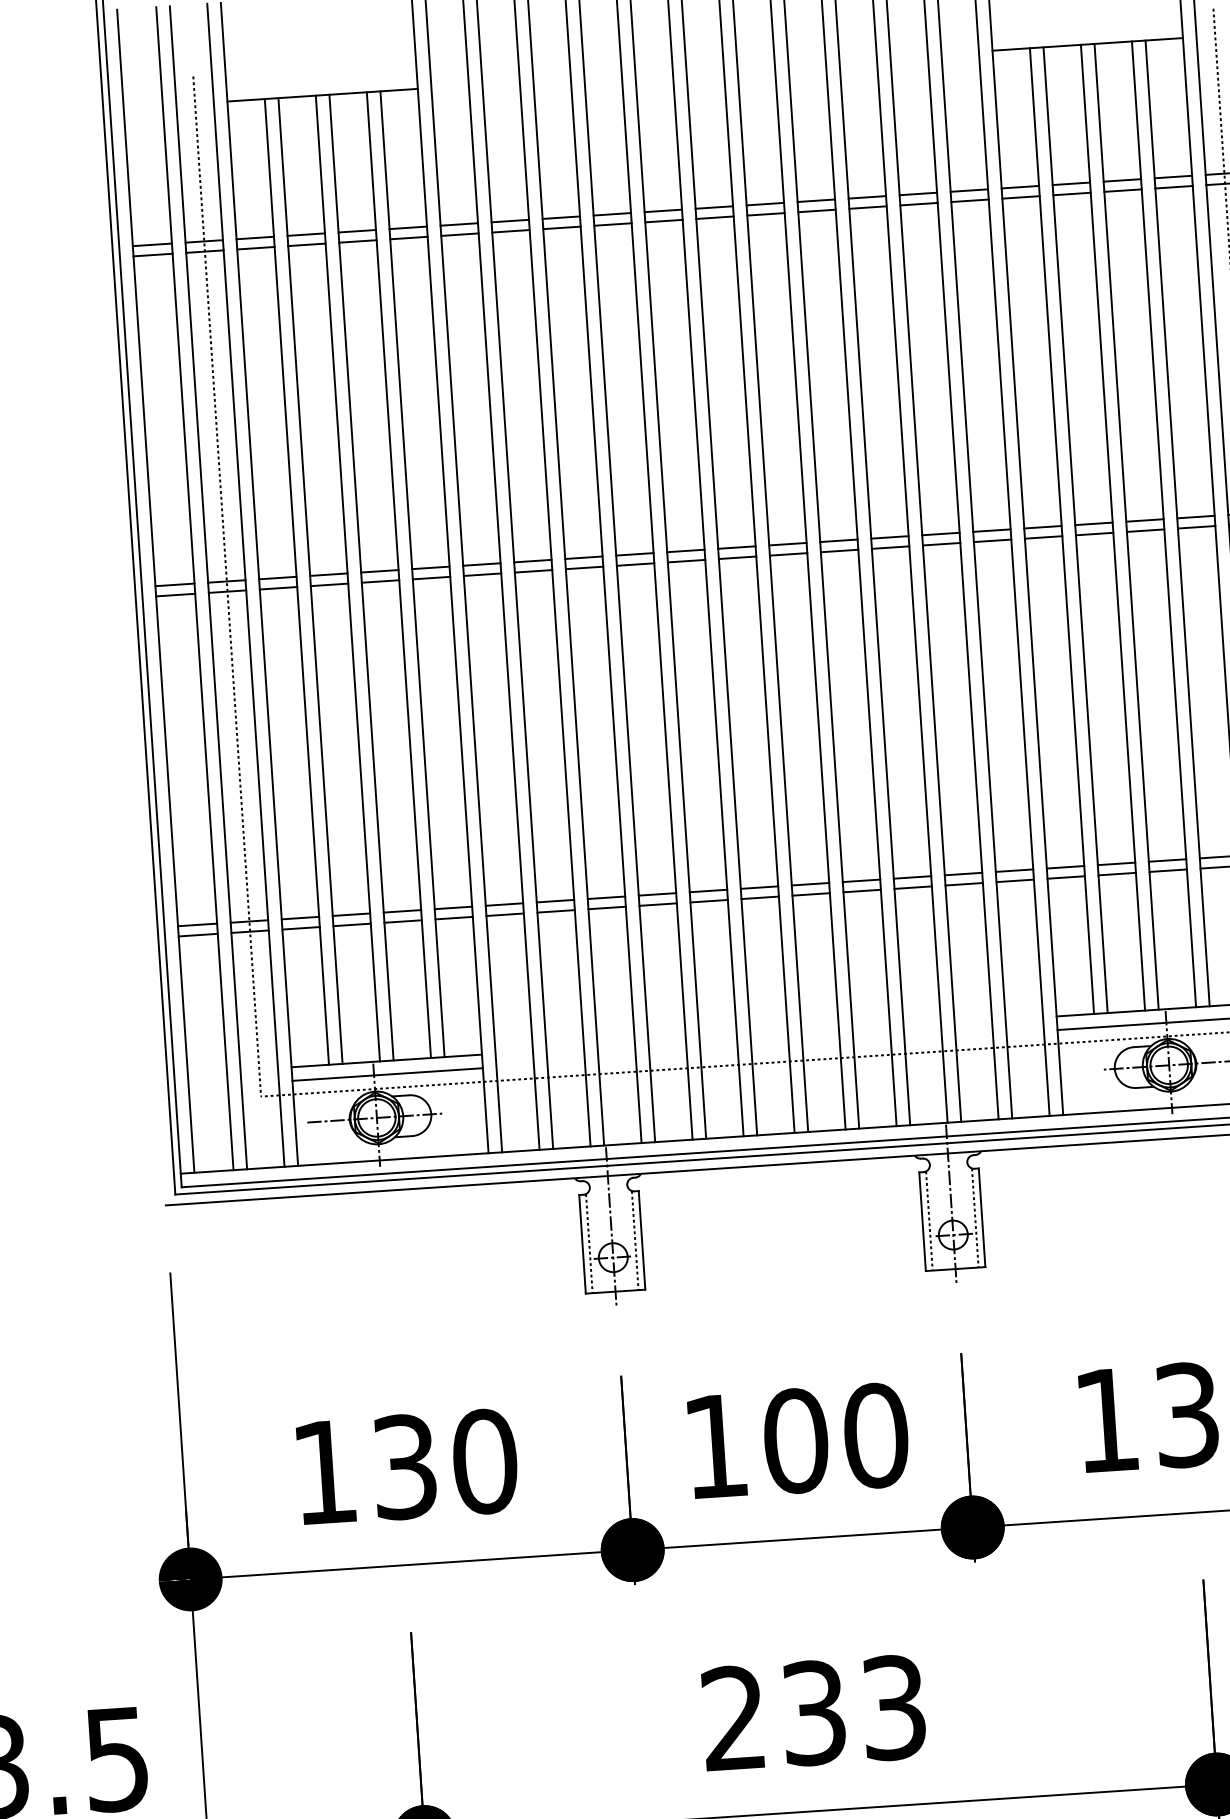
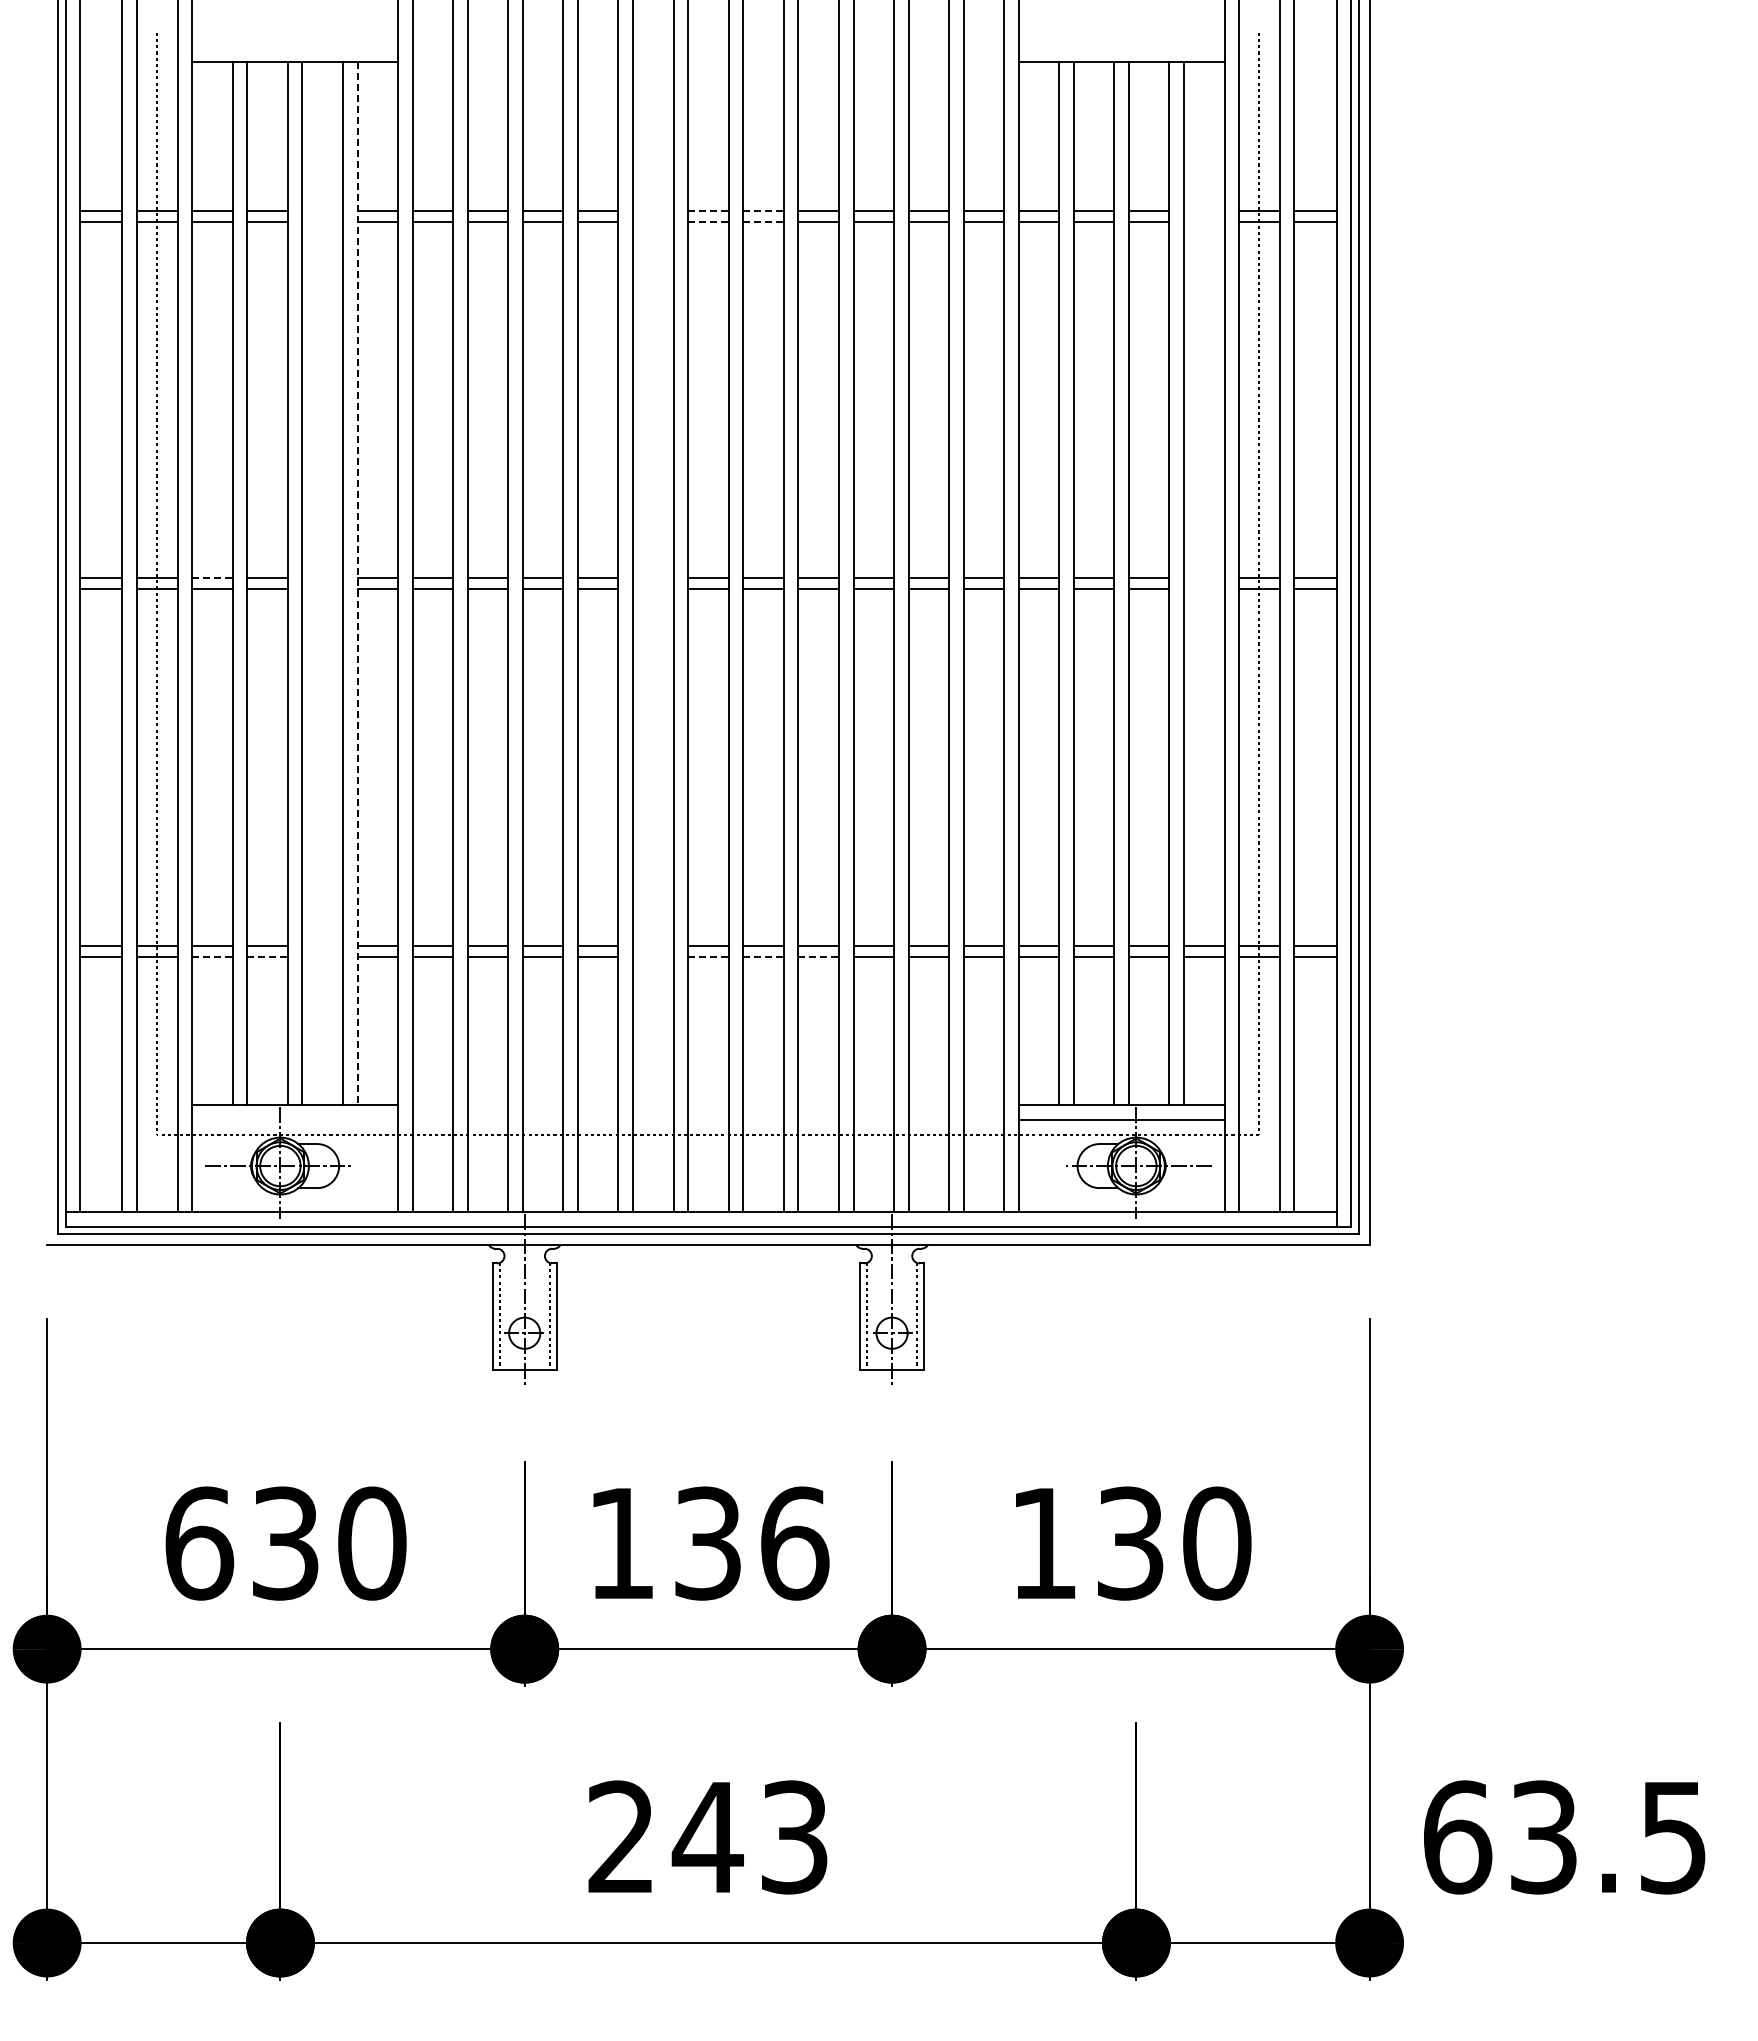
line: (1173, 176) -> (1204, 210), removed
line: (1174, 187) -> (1204, 222), removed
line: (765, 203) -> (763, 210), solid -> dashed
line: (714, 207) -> (708, 210), solid -> dashed
line: (663, 210) -> (653, 210), removed
line: (766, 214) -> (763, 222), solid -> dashed
line: (715, 218) -> (708, 222), solid -> dashed
line: (664, 221) -> (653, 222), removed
line: (357, 230) -> (322, 210), removed
line: (357, 241) -> (322, 222), removed
line: (1196, 517) -> (1204, 578), removed
line: (1196, 527) -> (1204, 589), removed
line: (686, 551) -> (653, 578), removed
line: (686, 561) -> (653, 589), removed
line: (379, 571) -> (322, 578), removed
line: (412, 573) -> (357, 583), solid -> dashed
line: (277, 578) -> (212, 578), solid -> dashed
line: (380, 581) -> (322, 589), removed
line: (708, 890) -> (653, 945), removed
line: (863, 890) -> (819, 956), solid -> dashed
line: (811, 894) -> (763, 956), solid -> dashed
line: (760, 897) -> (708, 956), solid -> dashed
line: (709, 901) -> (653, 956), removed
line: (402, 911) -> (322, 945), removed
line: (402, 921) -> (322, 956), removed
line: (352, 924) -> (268, 956), solid -> dashed
line: (301, 928) -> (212, 956), solid -> dashed
line: (387, 1074) -> (294, 1120), removed
text: (836, 1438) -> (751, 1543), 100 -> 136
text: (325, 1472) -> (199, 1543), 130 -> 630
text: (813, 1713) -> (707, 1837), 233 -> 243

